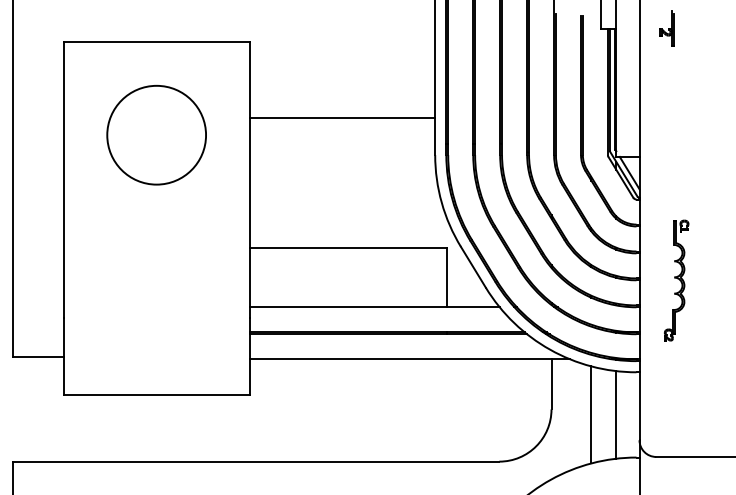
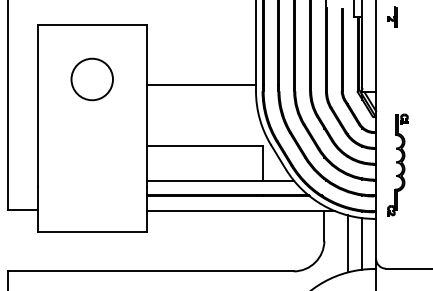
line: (342, 118) -> (201, 84), moved
circle: (155, 135) -> (91, 79), size x0.71
part: (675, 279) -> (397, 164), size x1.43

